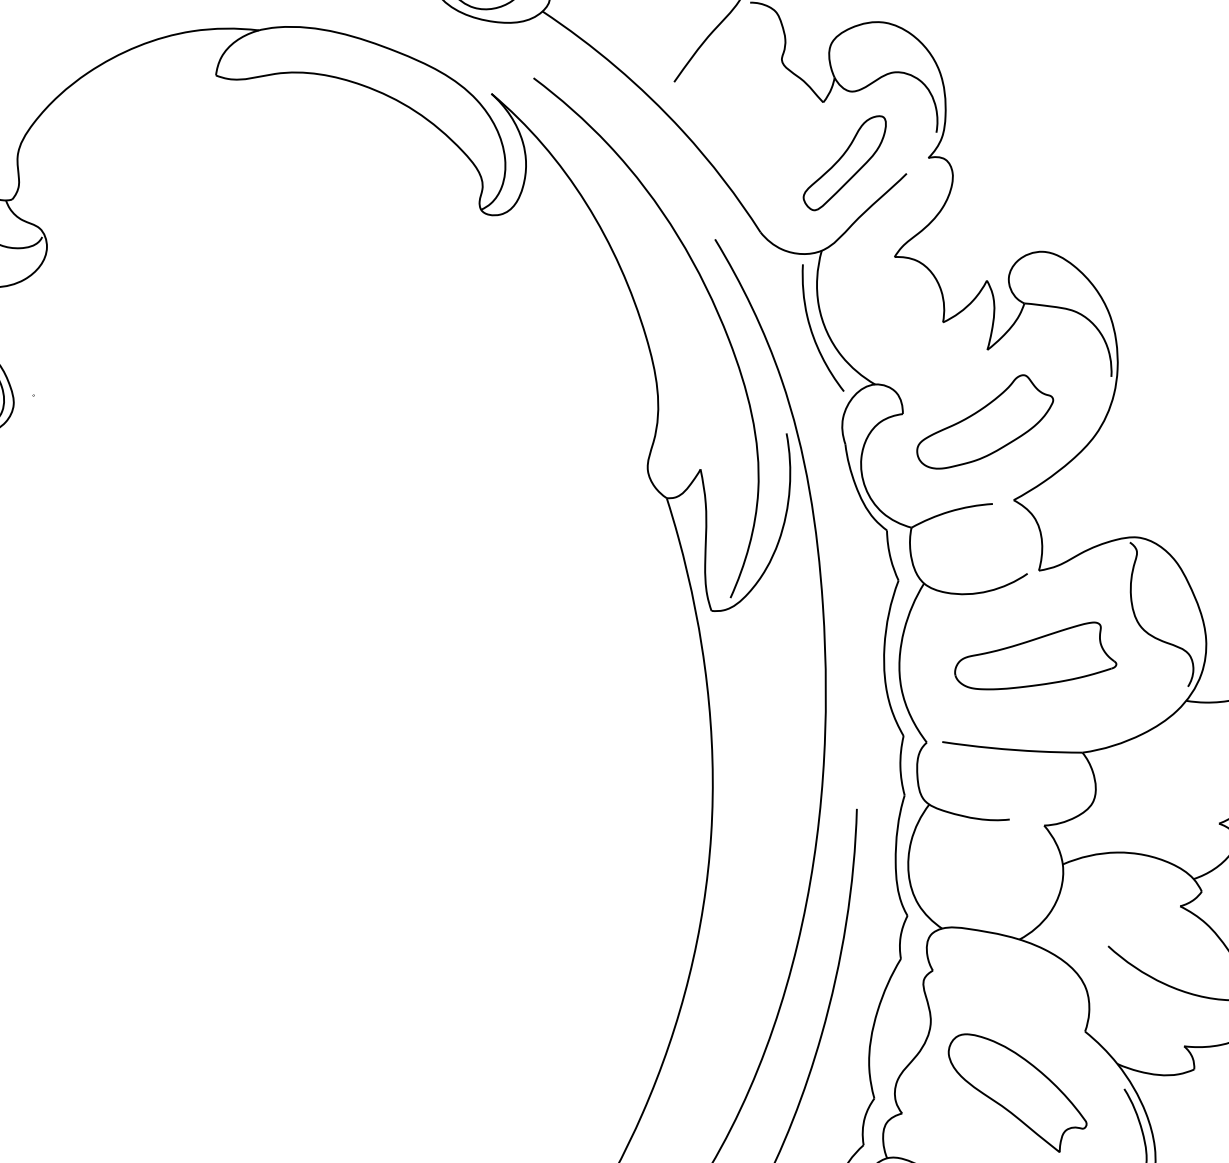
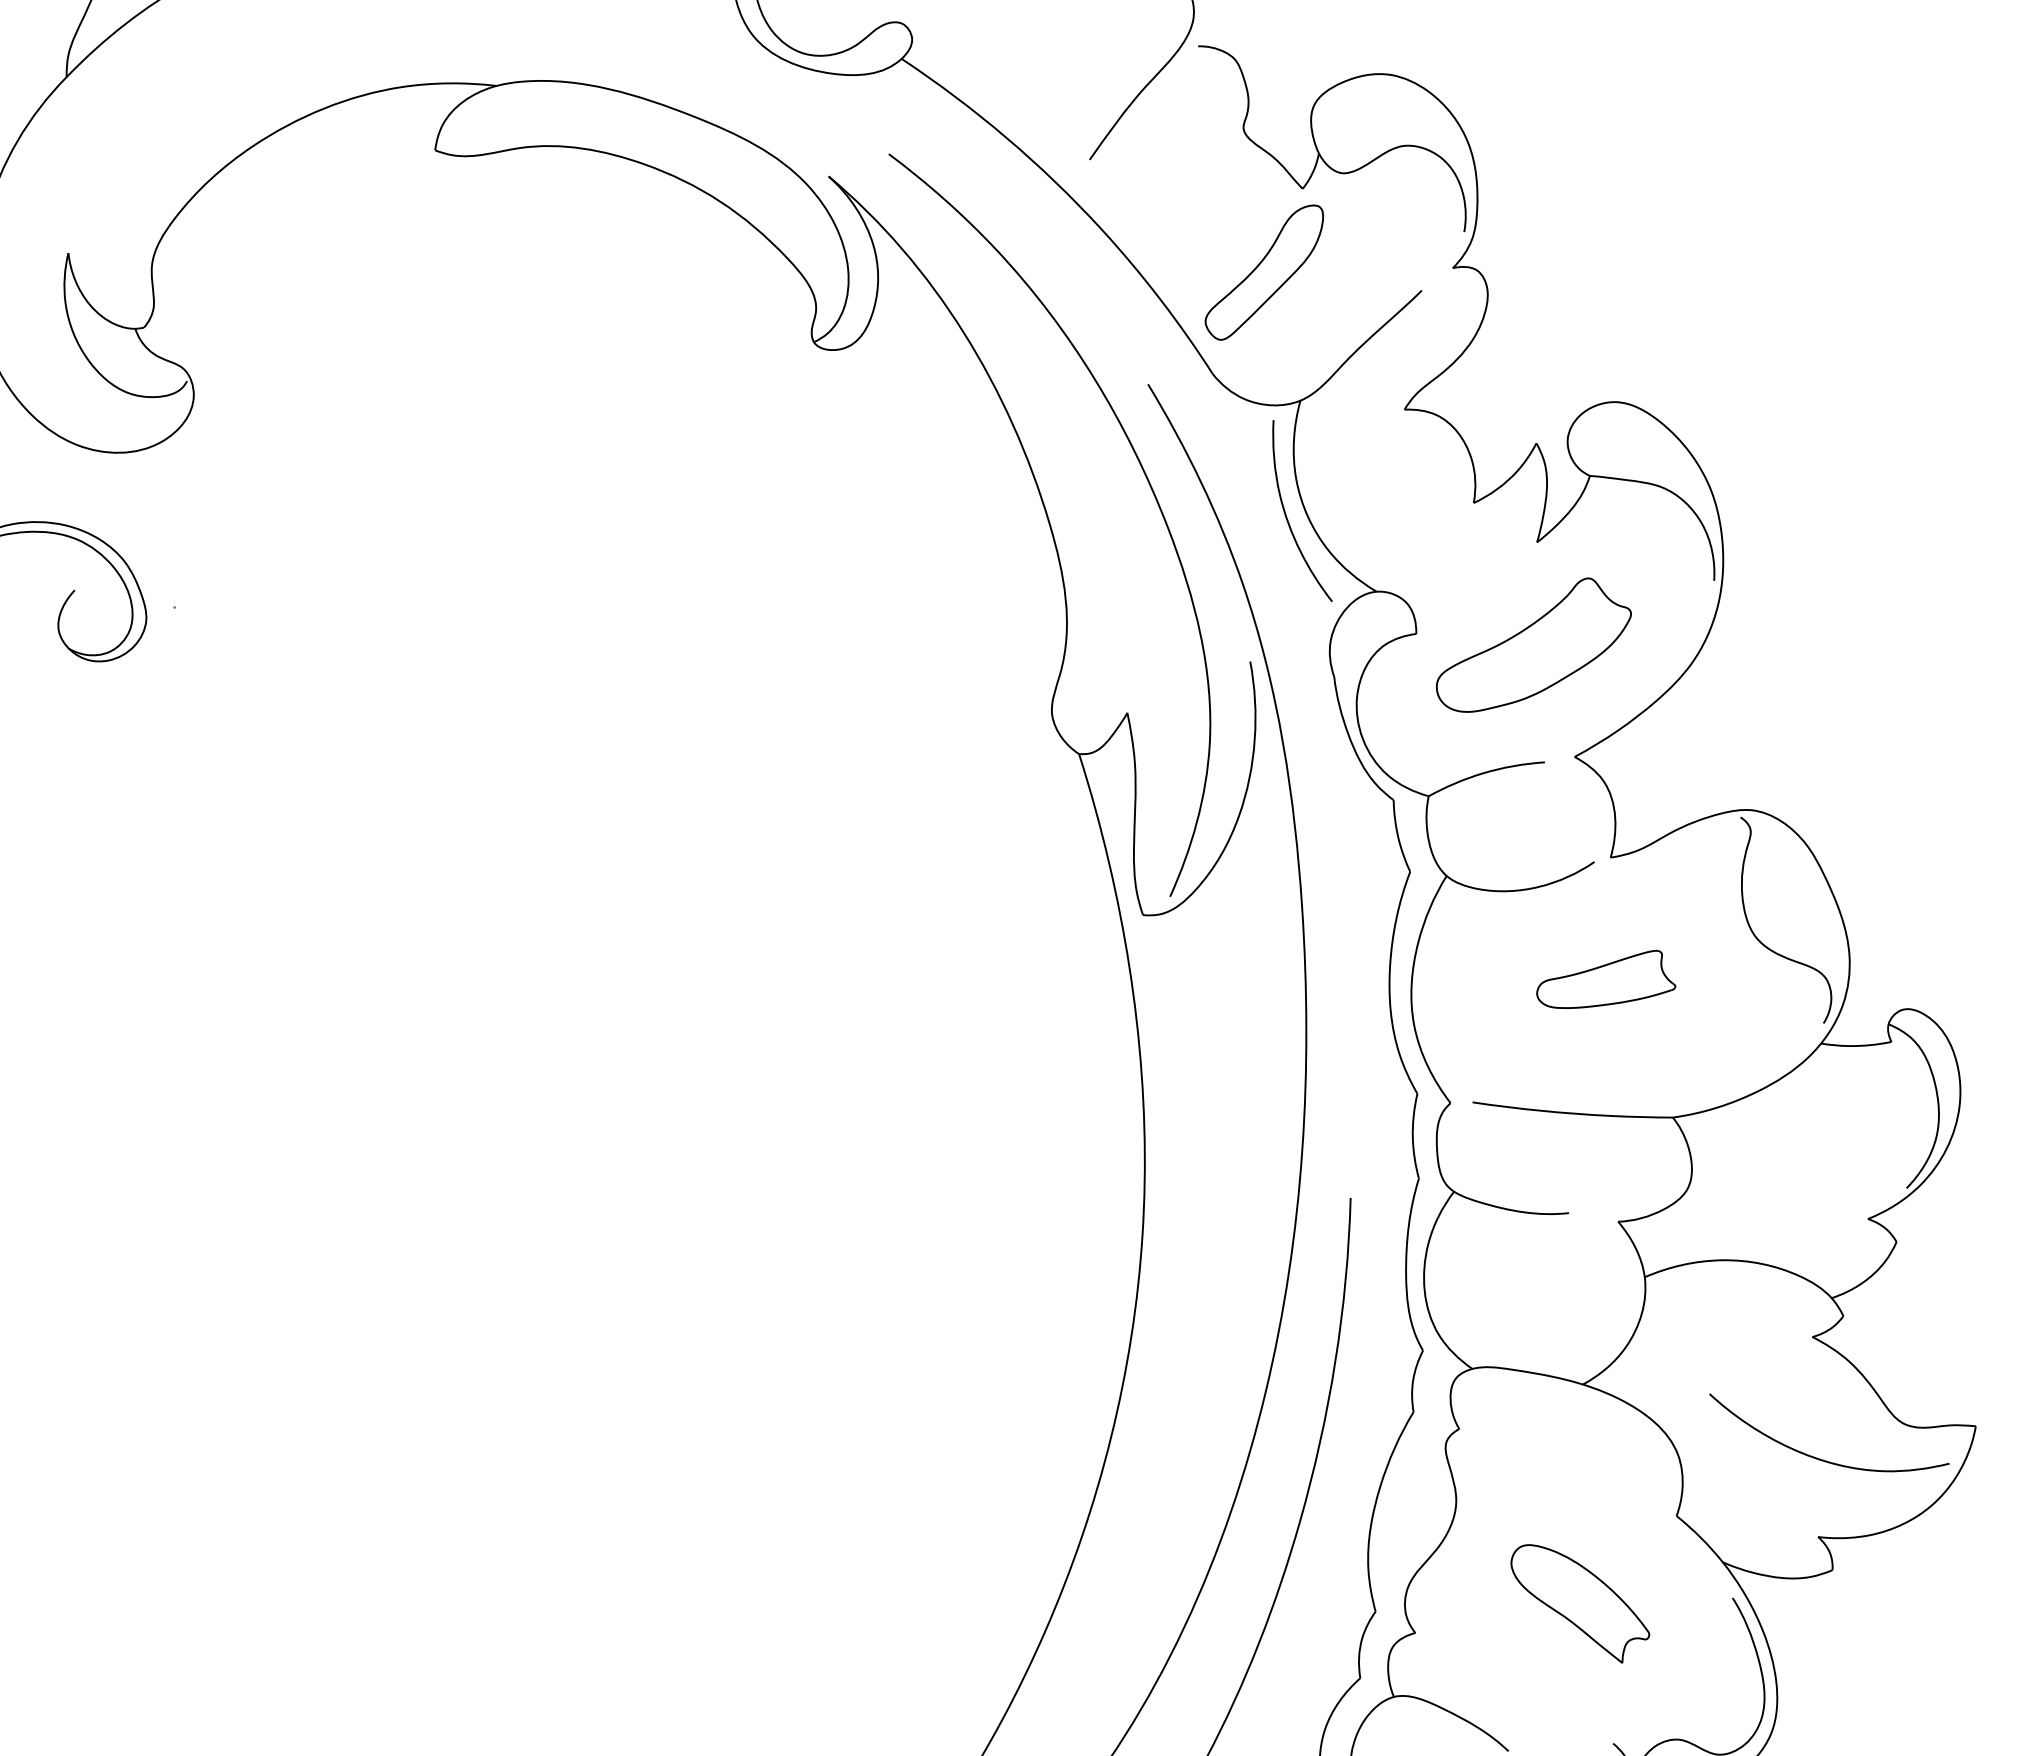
part: (844, 163) -> (1263, 272), moved
part: (1036, 655) -> (1606, 979), size x0.6
part: (1017, 1092) -> (1580, 1603), size x0.7

